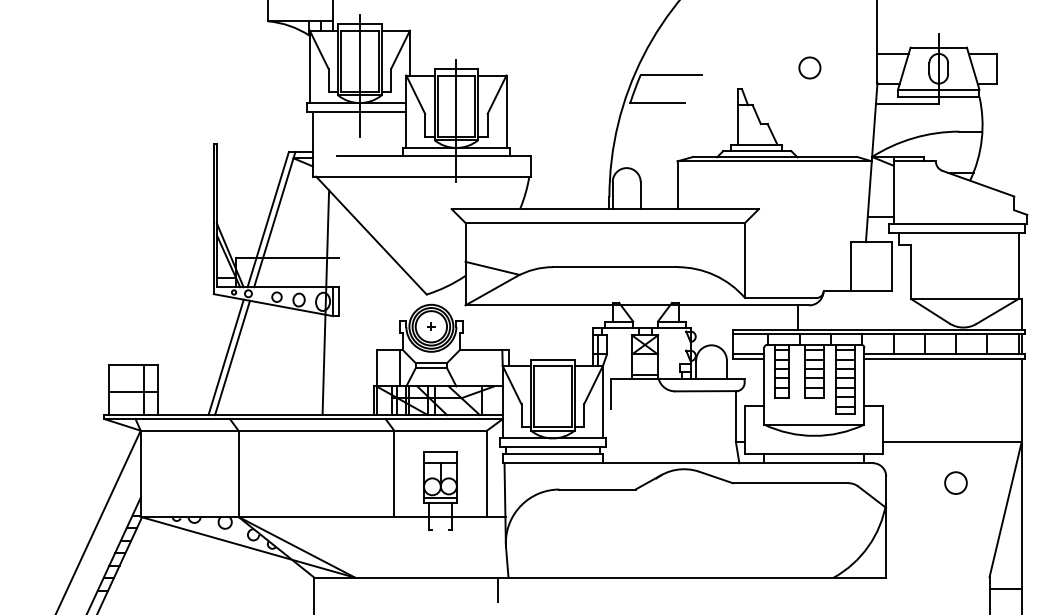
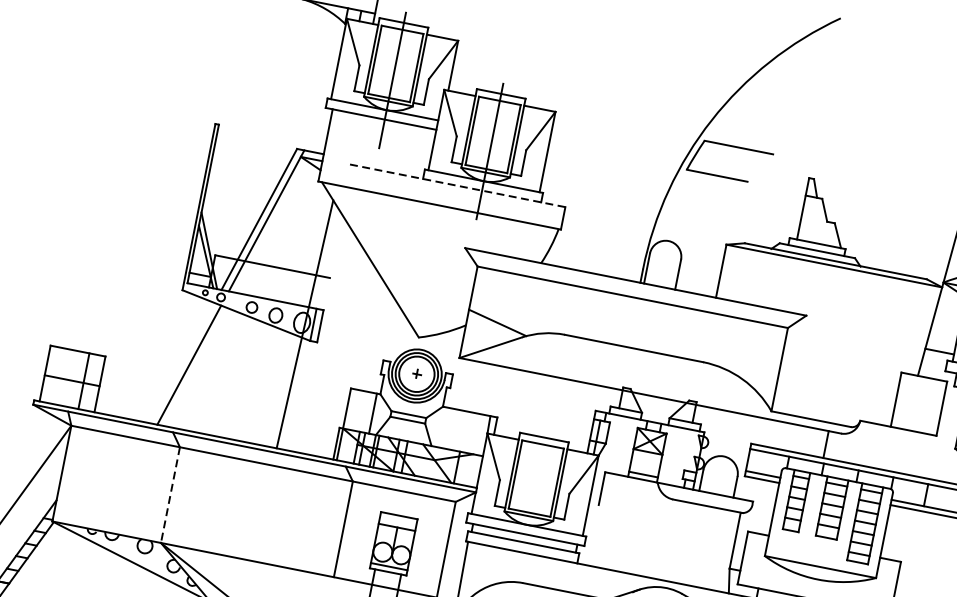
circle: (809, 67) -> (893, 169), removed
line: (433, 156) -> (456, 185), solid -> dashed
line: (225, 357) -> (181, 363), removed
line: (238, 474) -> (170, 495), solid -> dashed

